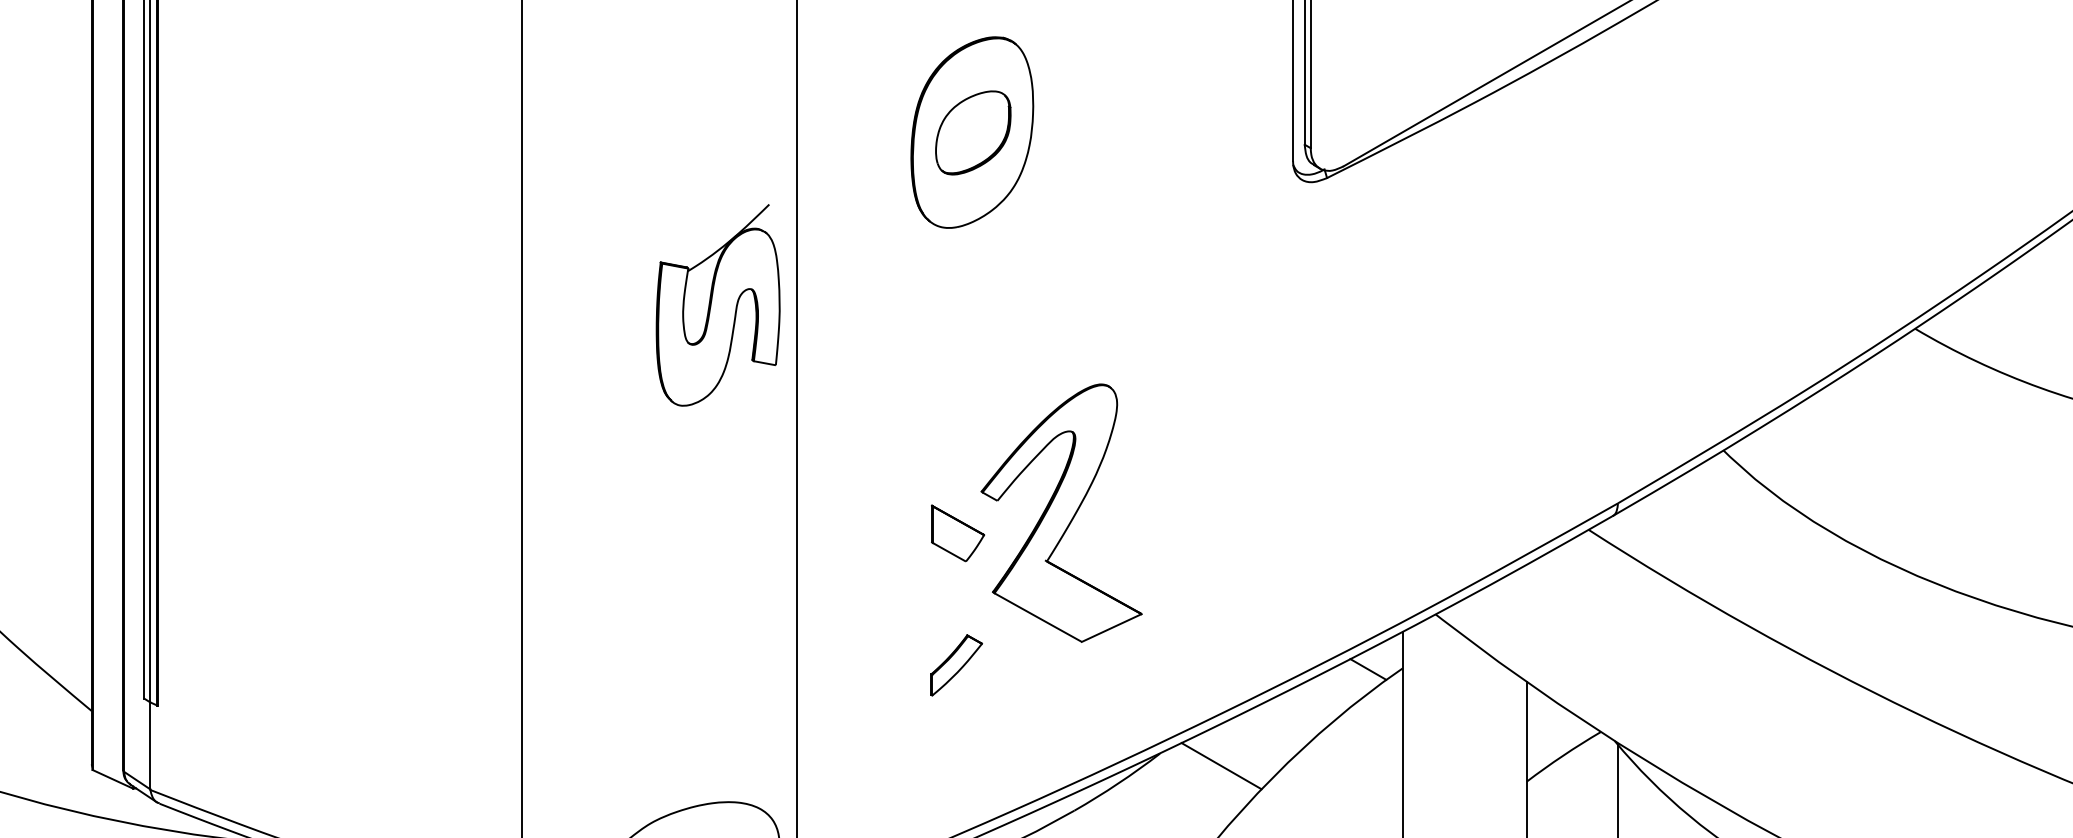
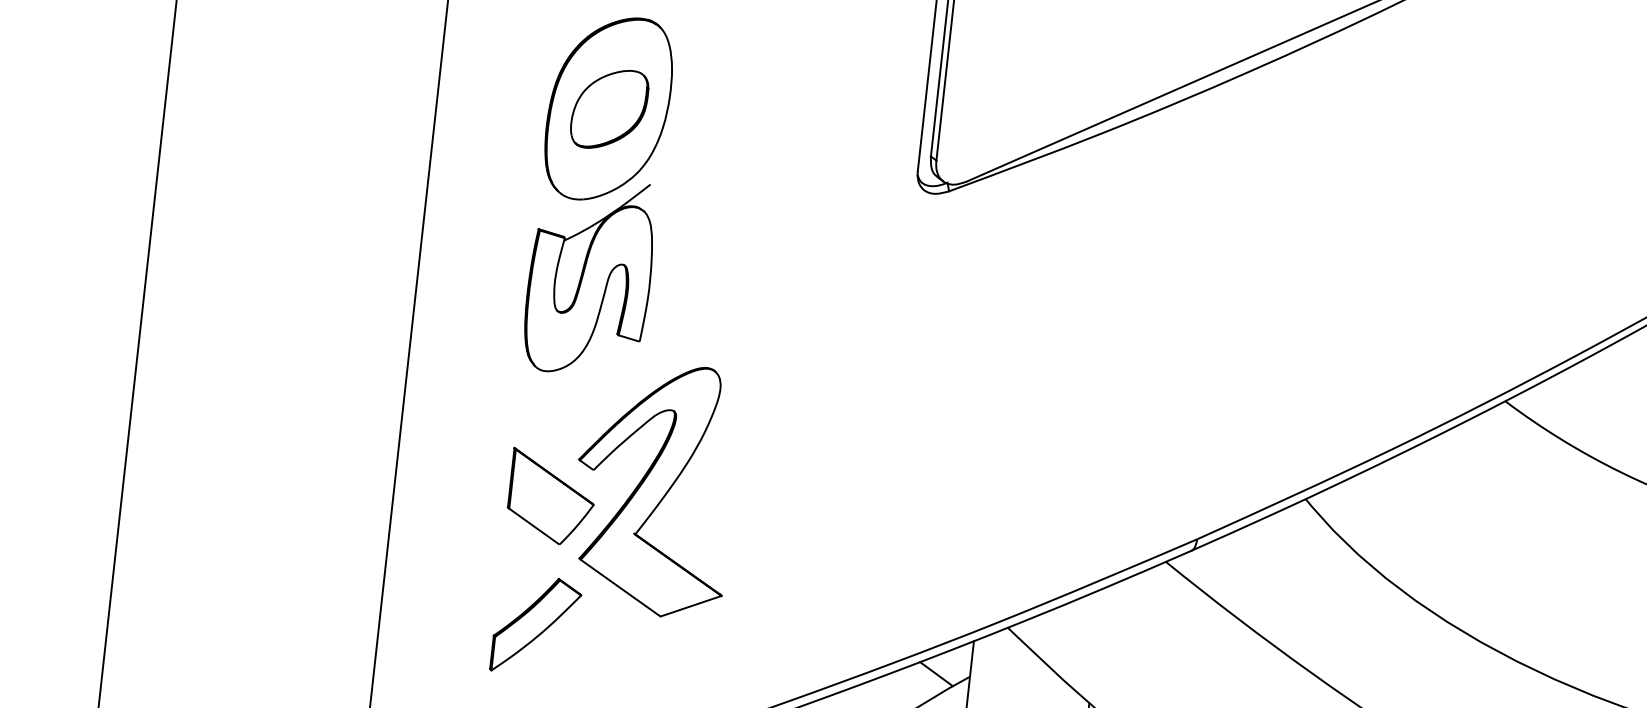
part: (717, 305) -> (589, 277), moved
part: (957, 533) -> (551, 497), size x1.67
part: (956, 665) -> (535, 626), size x1.67

